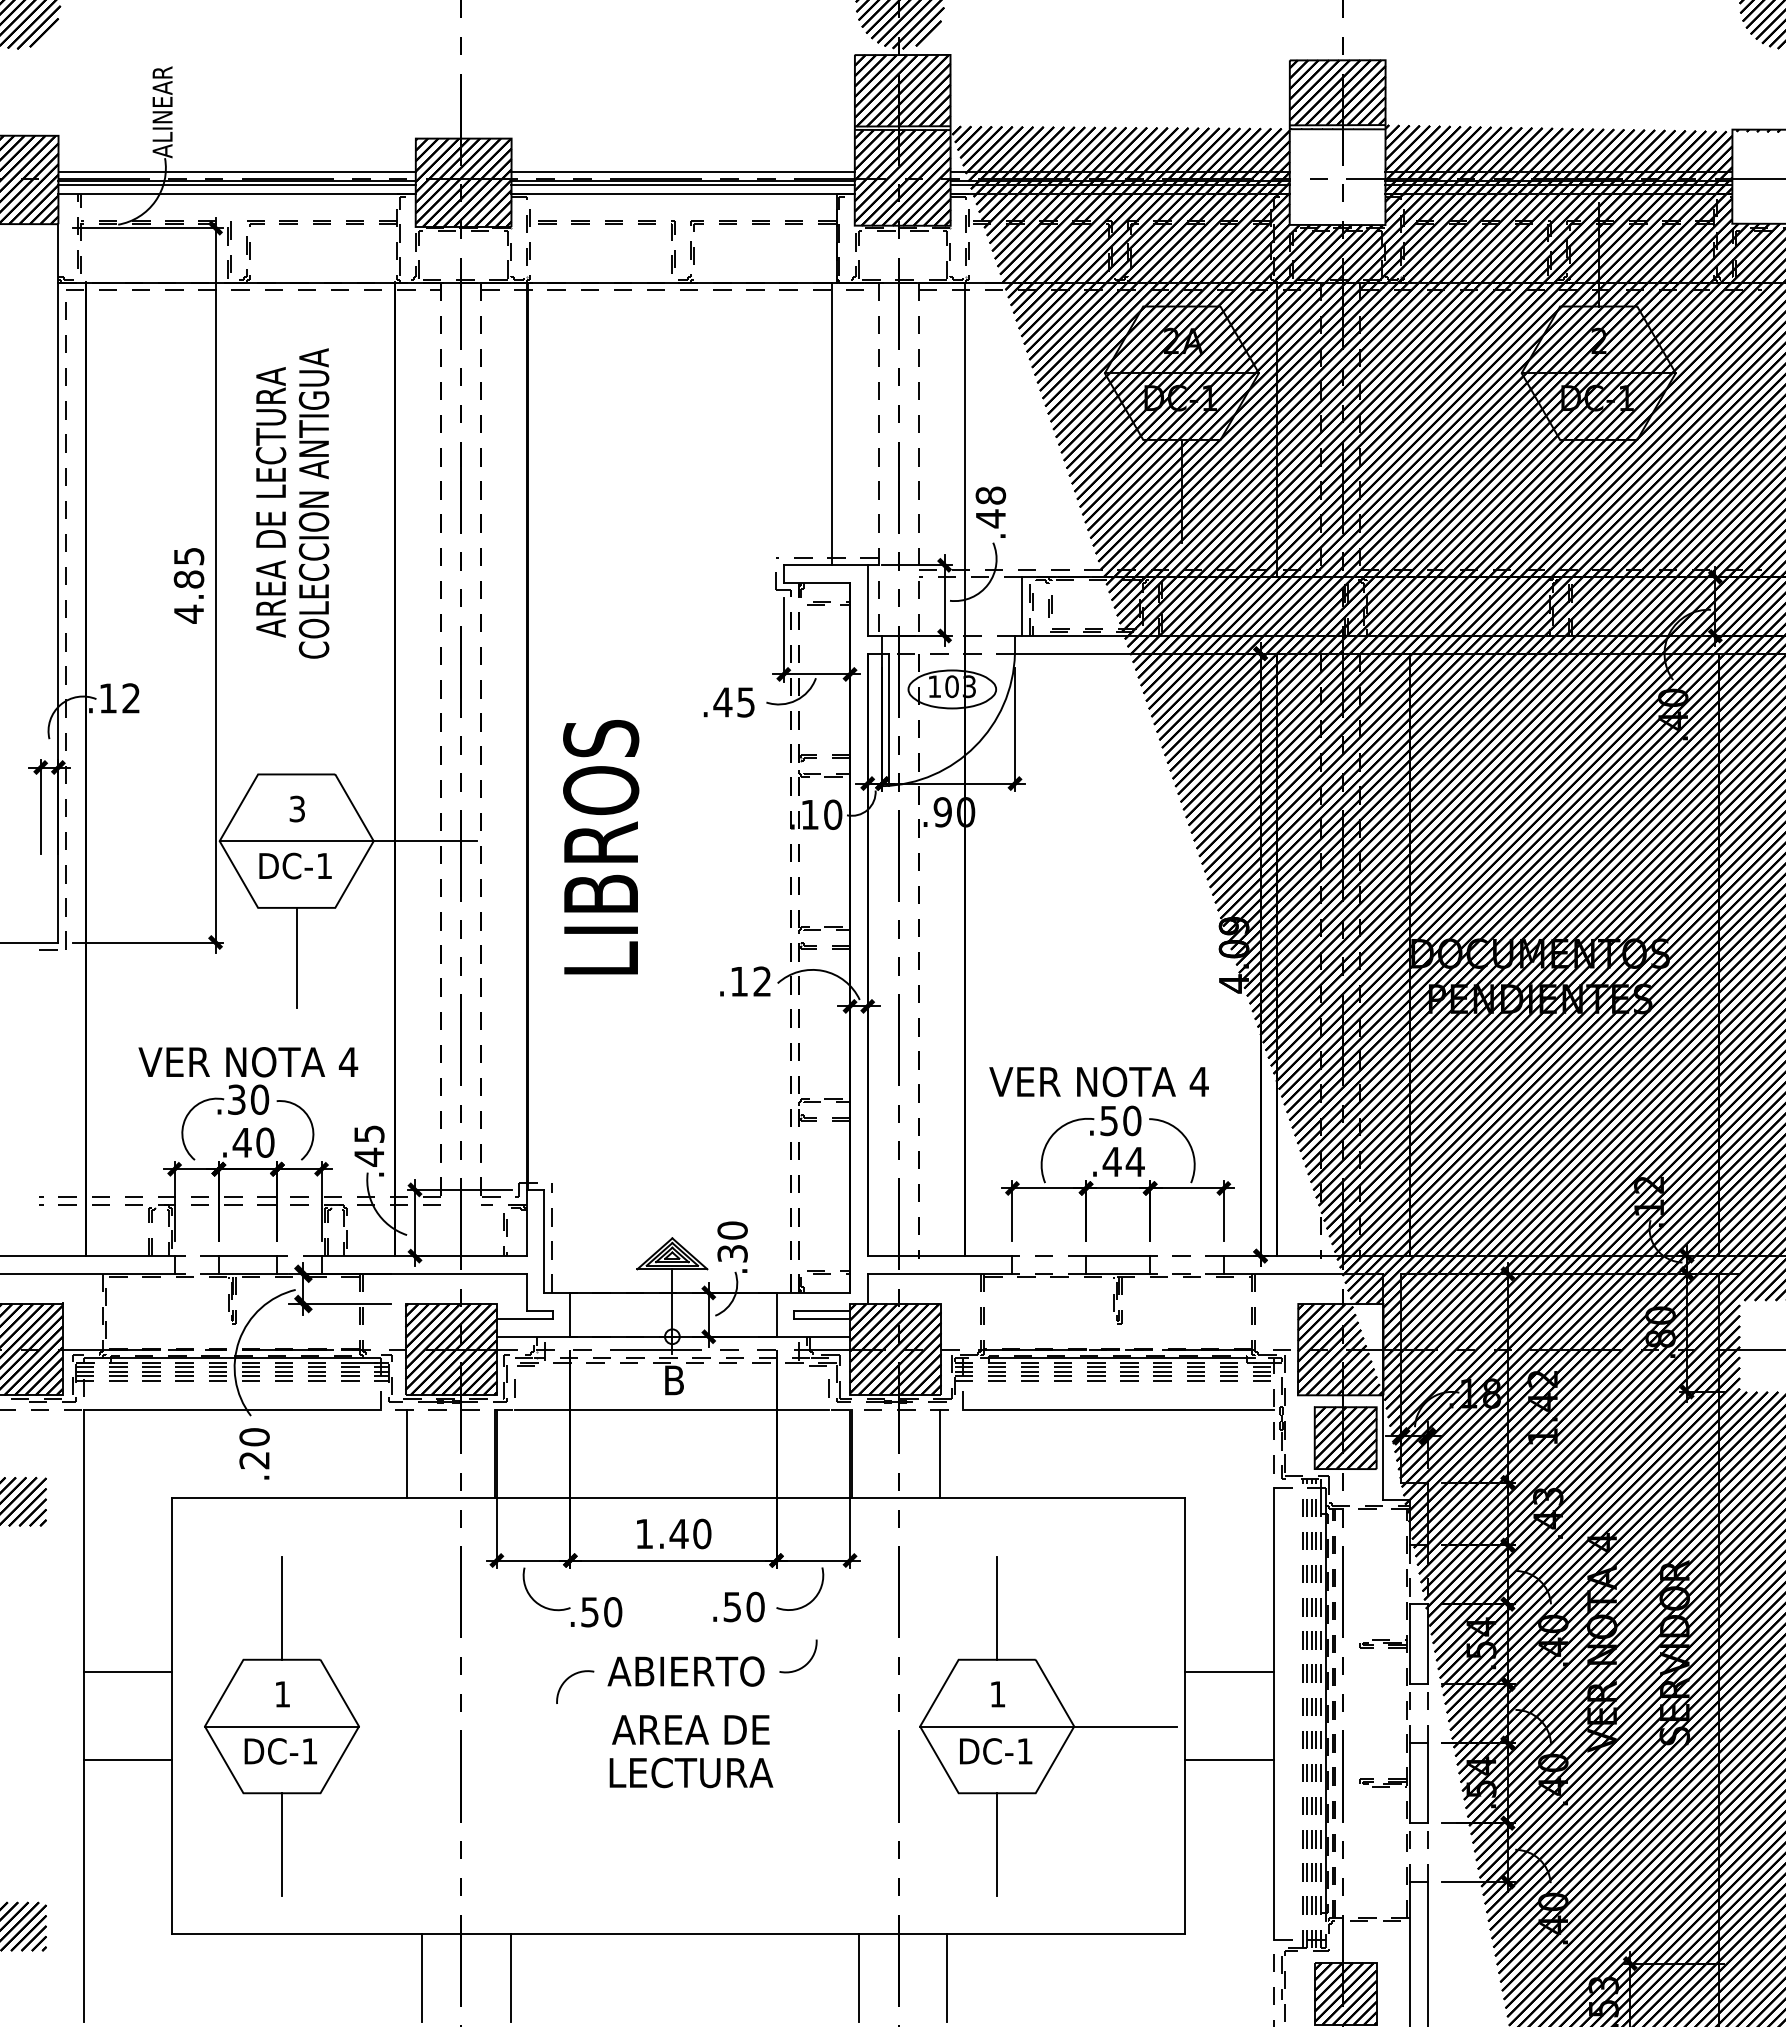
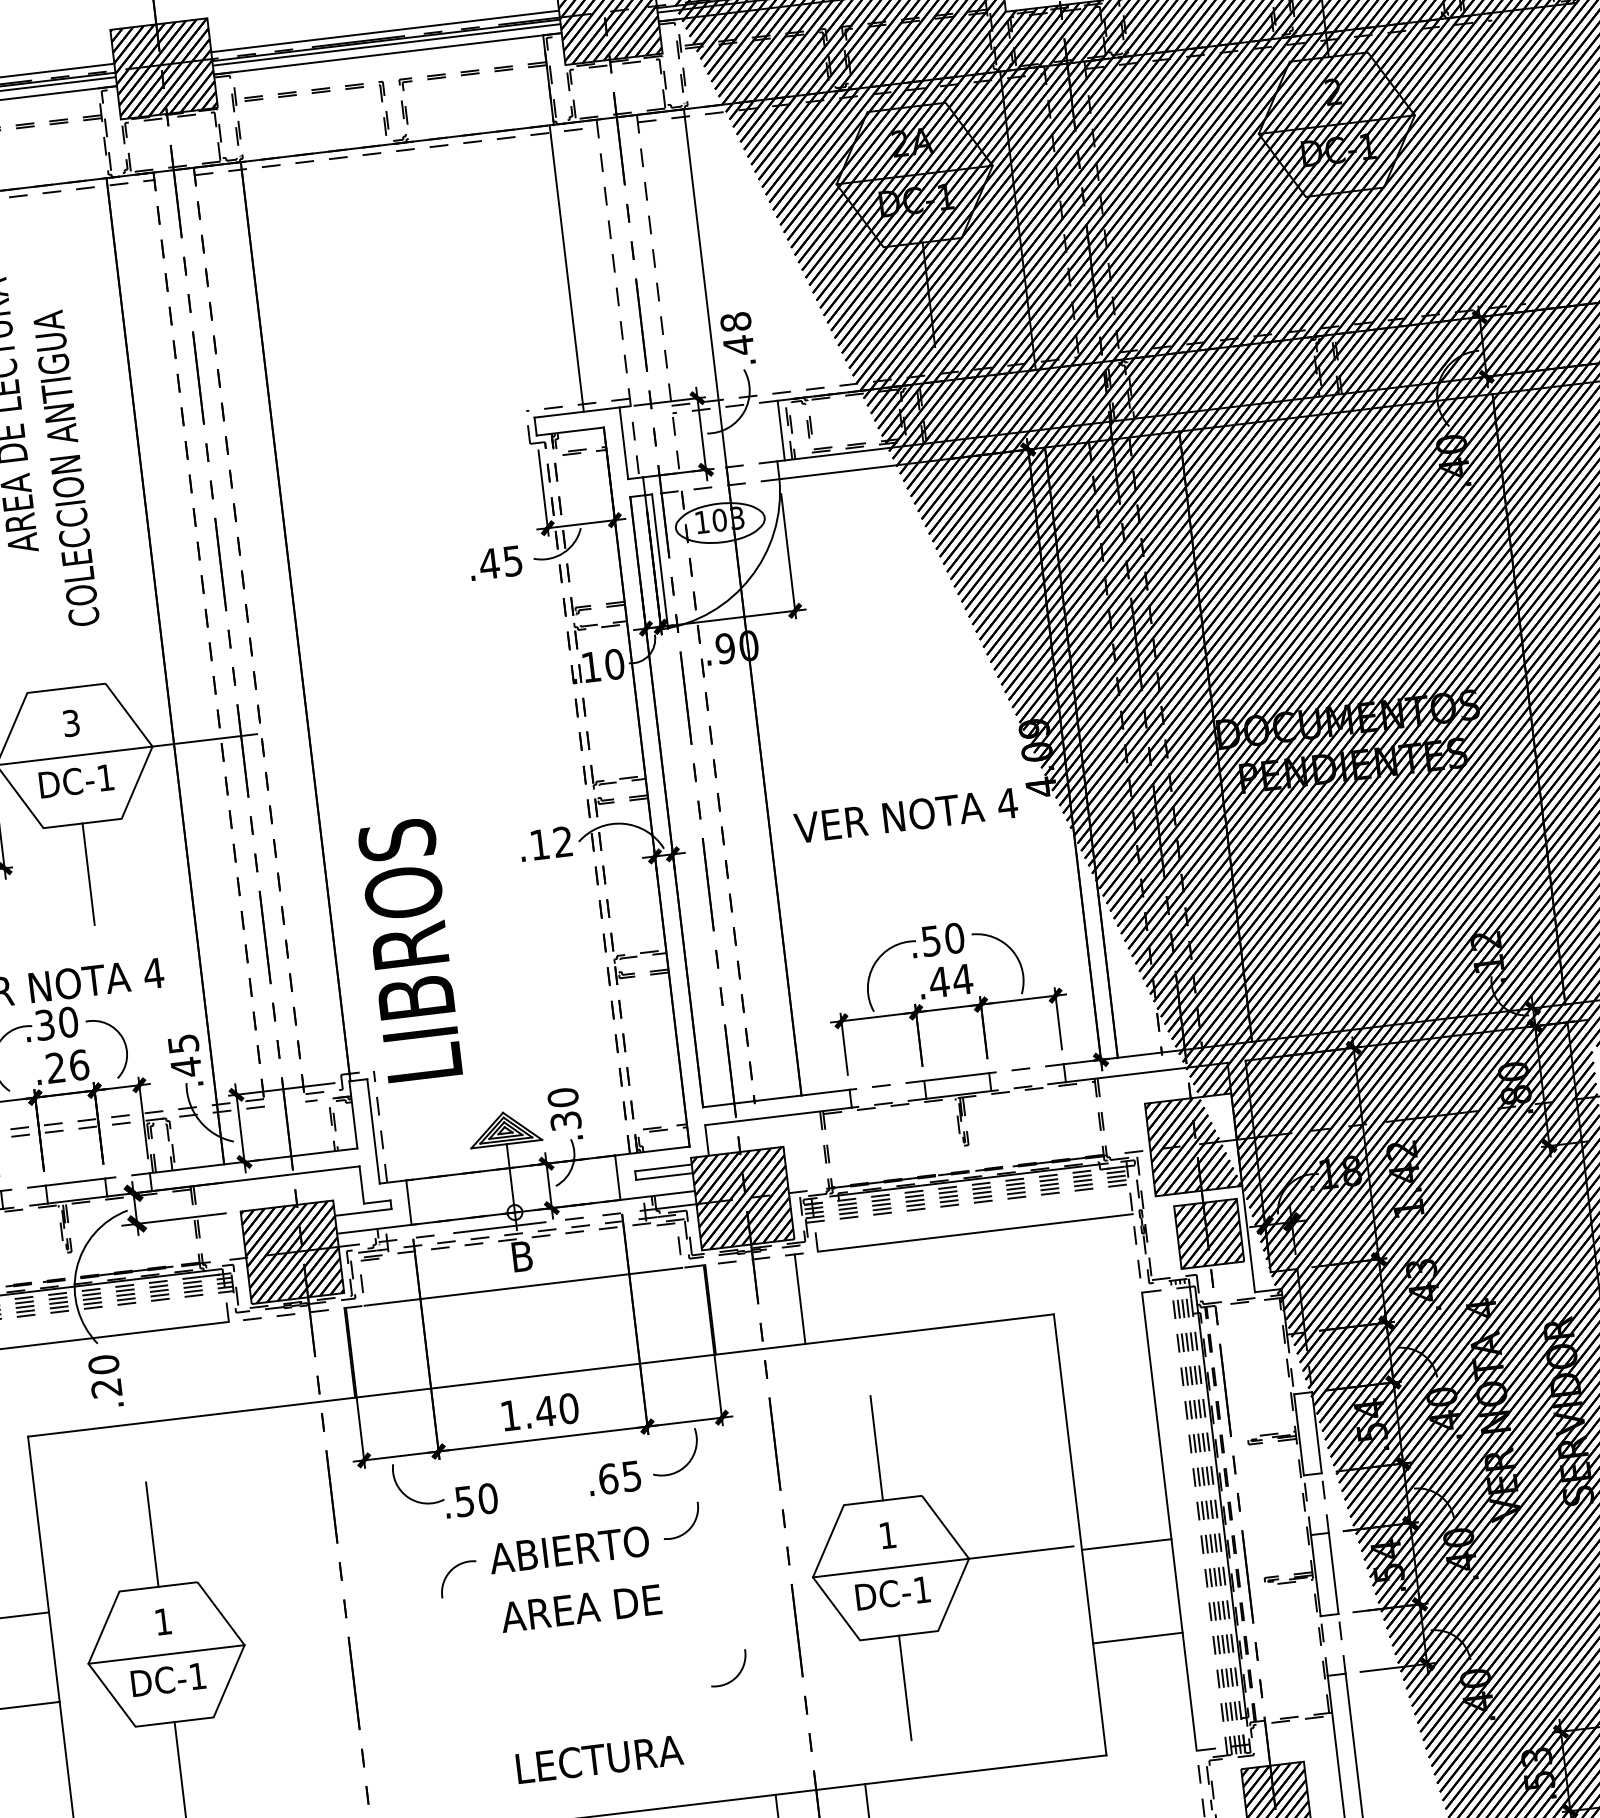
text: (313, 503) -> (65, 468), moved
text: (601, 847) -> (410, 950), moved
text: (1098, 1081) -> (905, 815), moved
text: (253, 1142) -> (67, 1066), .40 -> .26
line: (407, 1454) -> (260, 1363), removed
text: (743, 1606) -> (619, 1477), .50 -> .65
line: (1229, 1671) -> (1126, 1544), moved
line: (1229, 1760) -> (1138, 1638), moved
text: (691, 1772) -> (599, 1758), moved
arc: (832, 1814) -> (734, 1677), added

